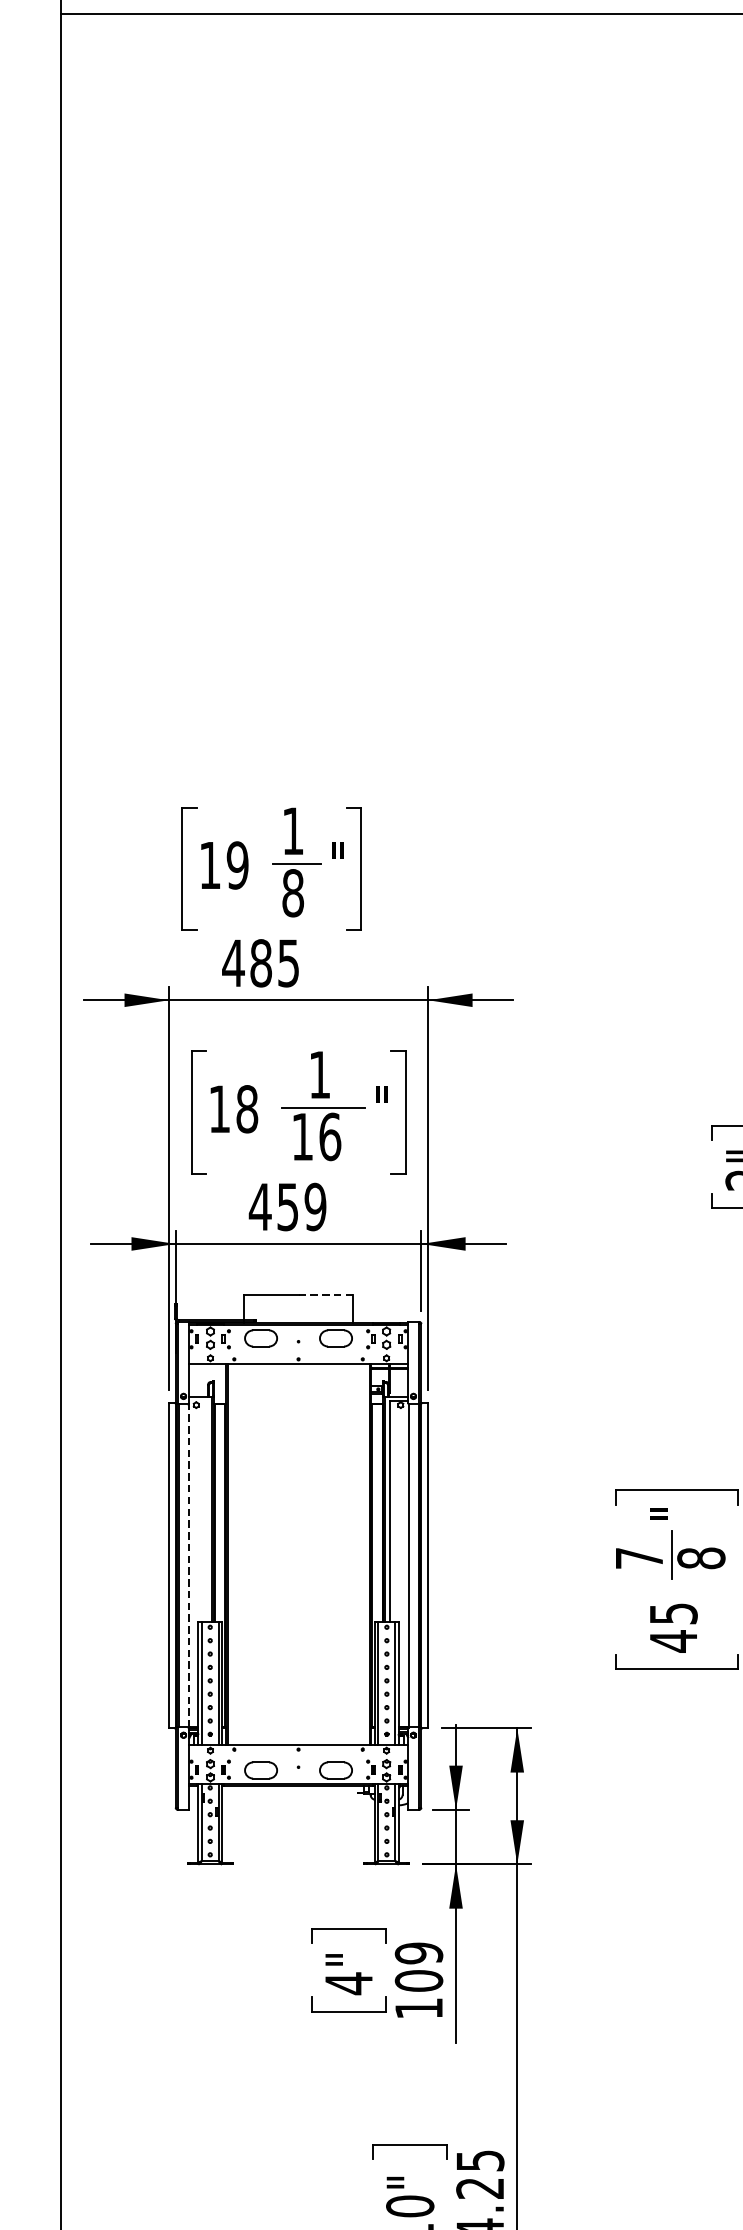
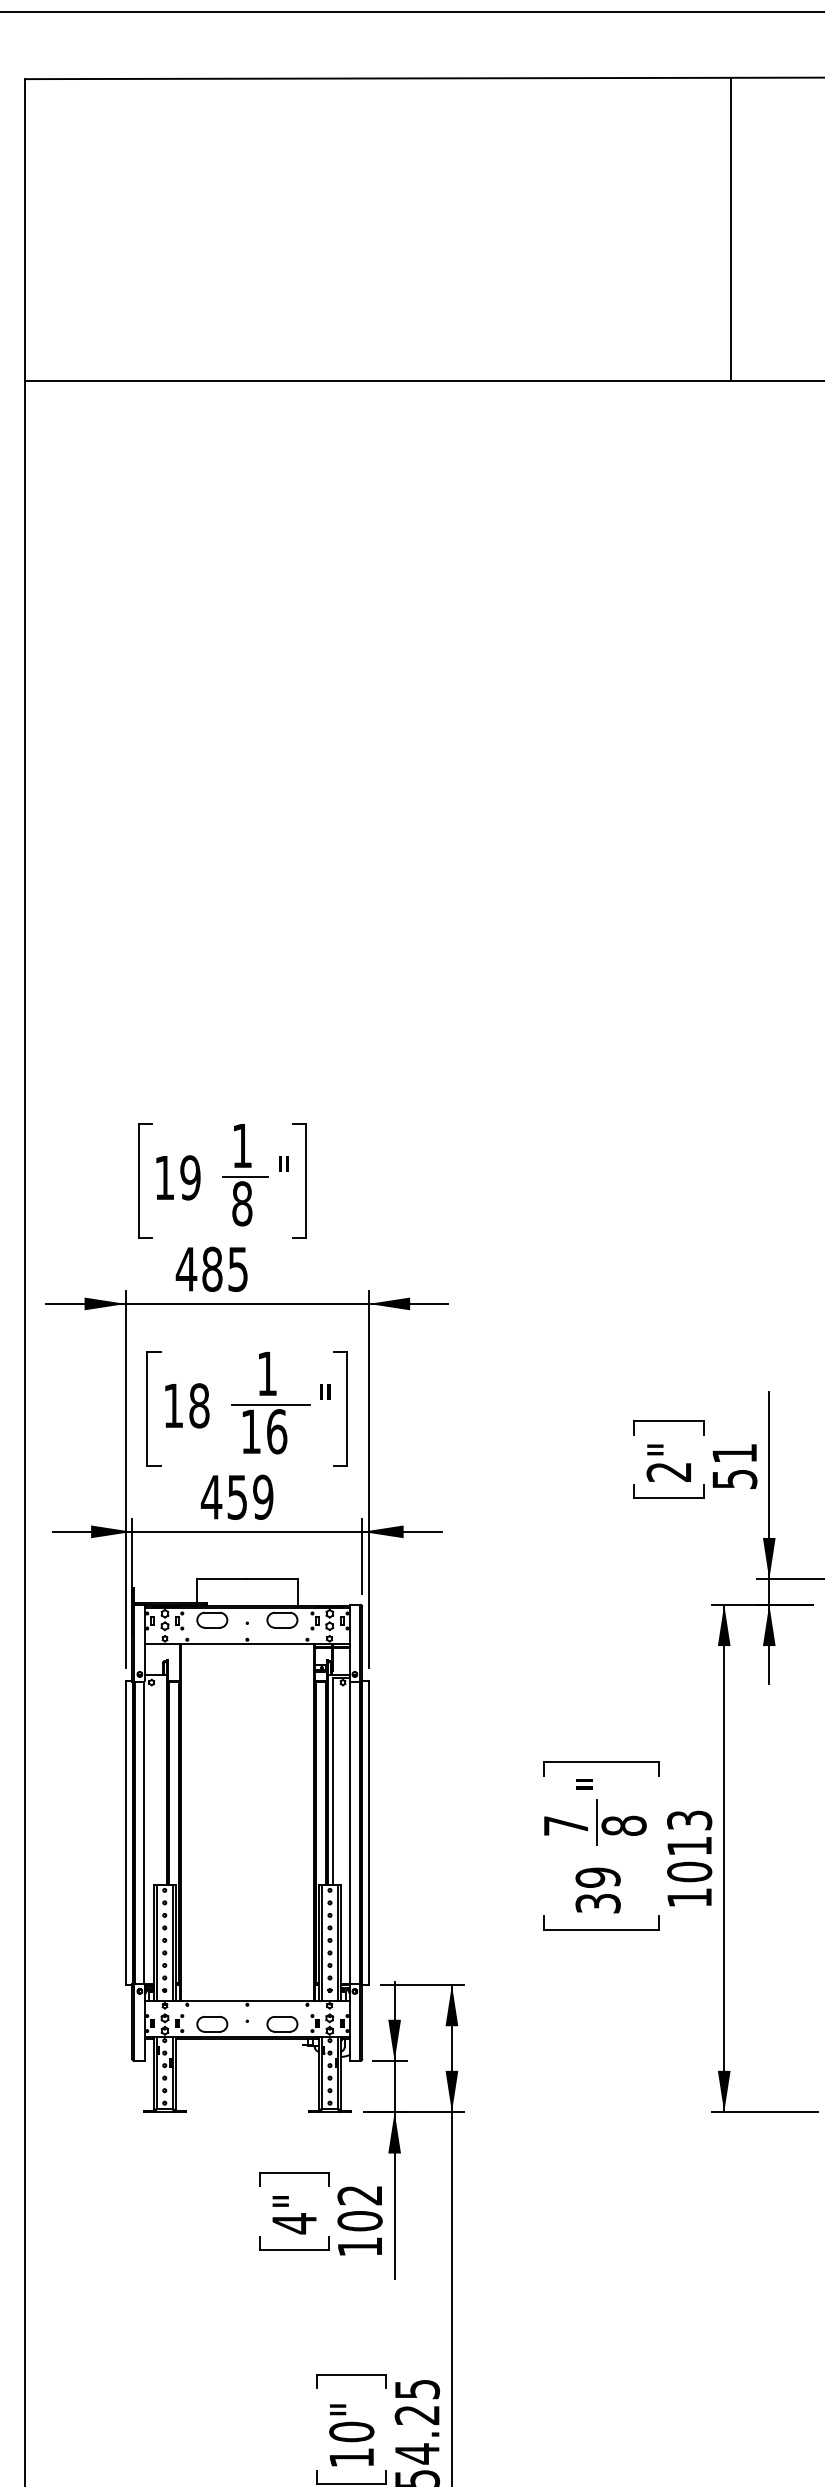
line: (326, 1294) -> (273, 1579), dashed -> solid
line: (188, 1565) -> (144, 1832), dashed -> solid
text: (672, 1627) -> (597, 1890), 45 -> 39
text: (418, 1953) -> (359, 2195), 109 -> 102

